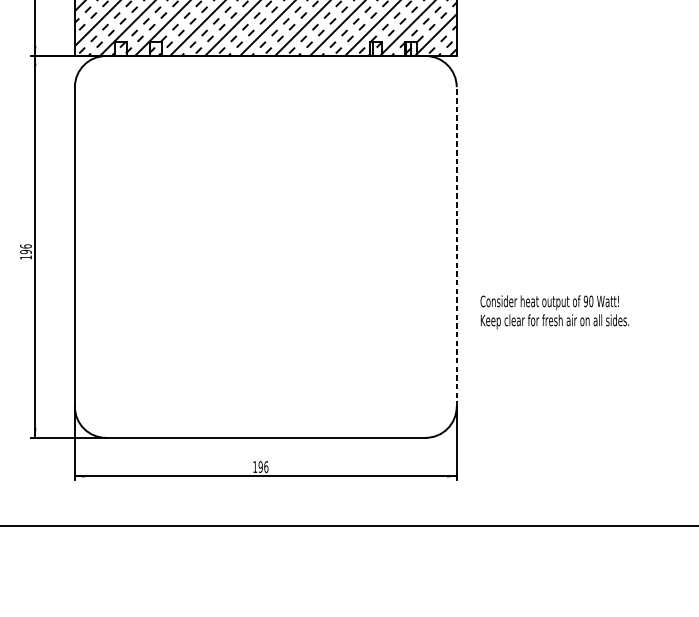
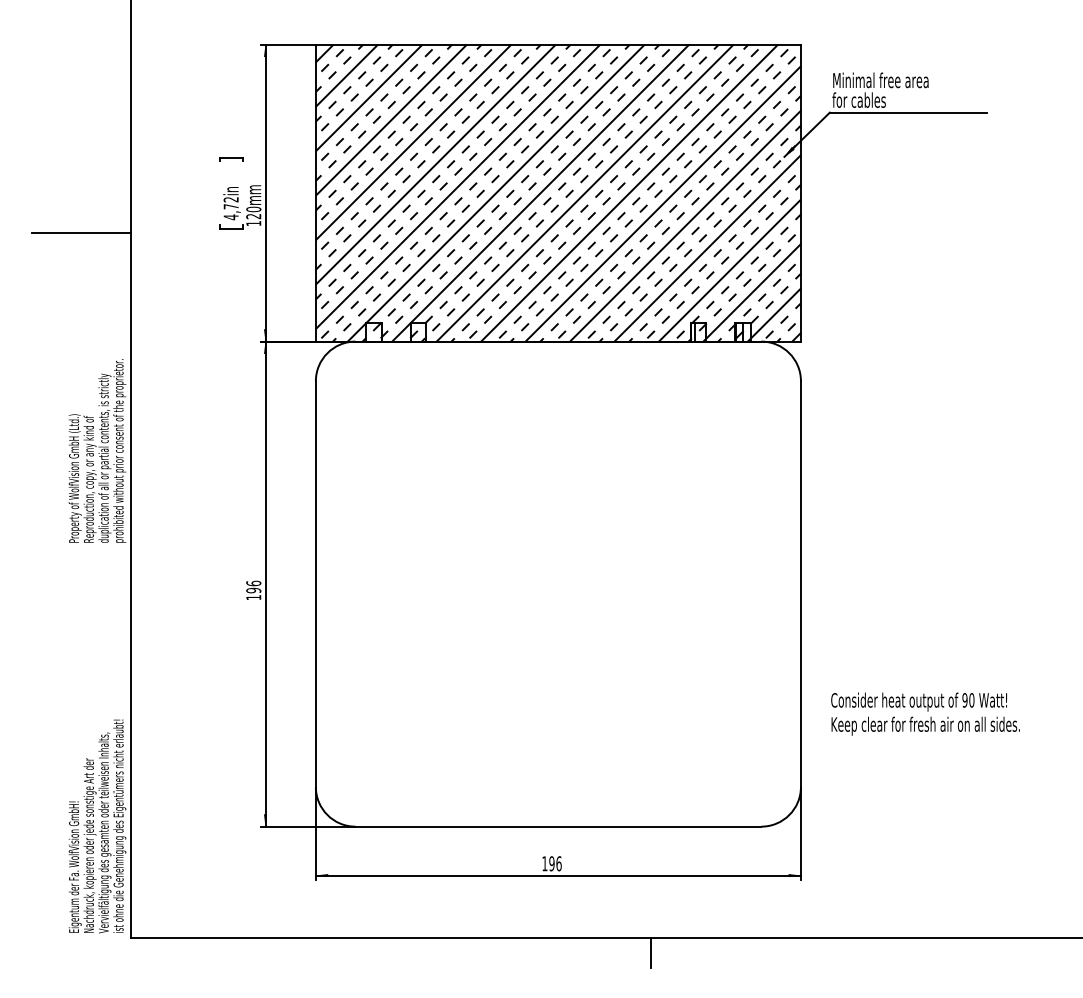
line: (456, 247) -> (800, 584), dashed -> solid
text: (554, 311) -> (925, 713), moved
line: (339, 537) -> (651, 953), added

